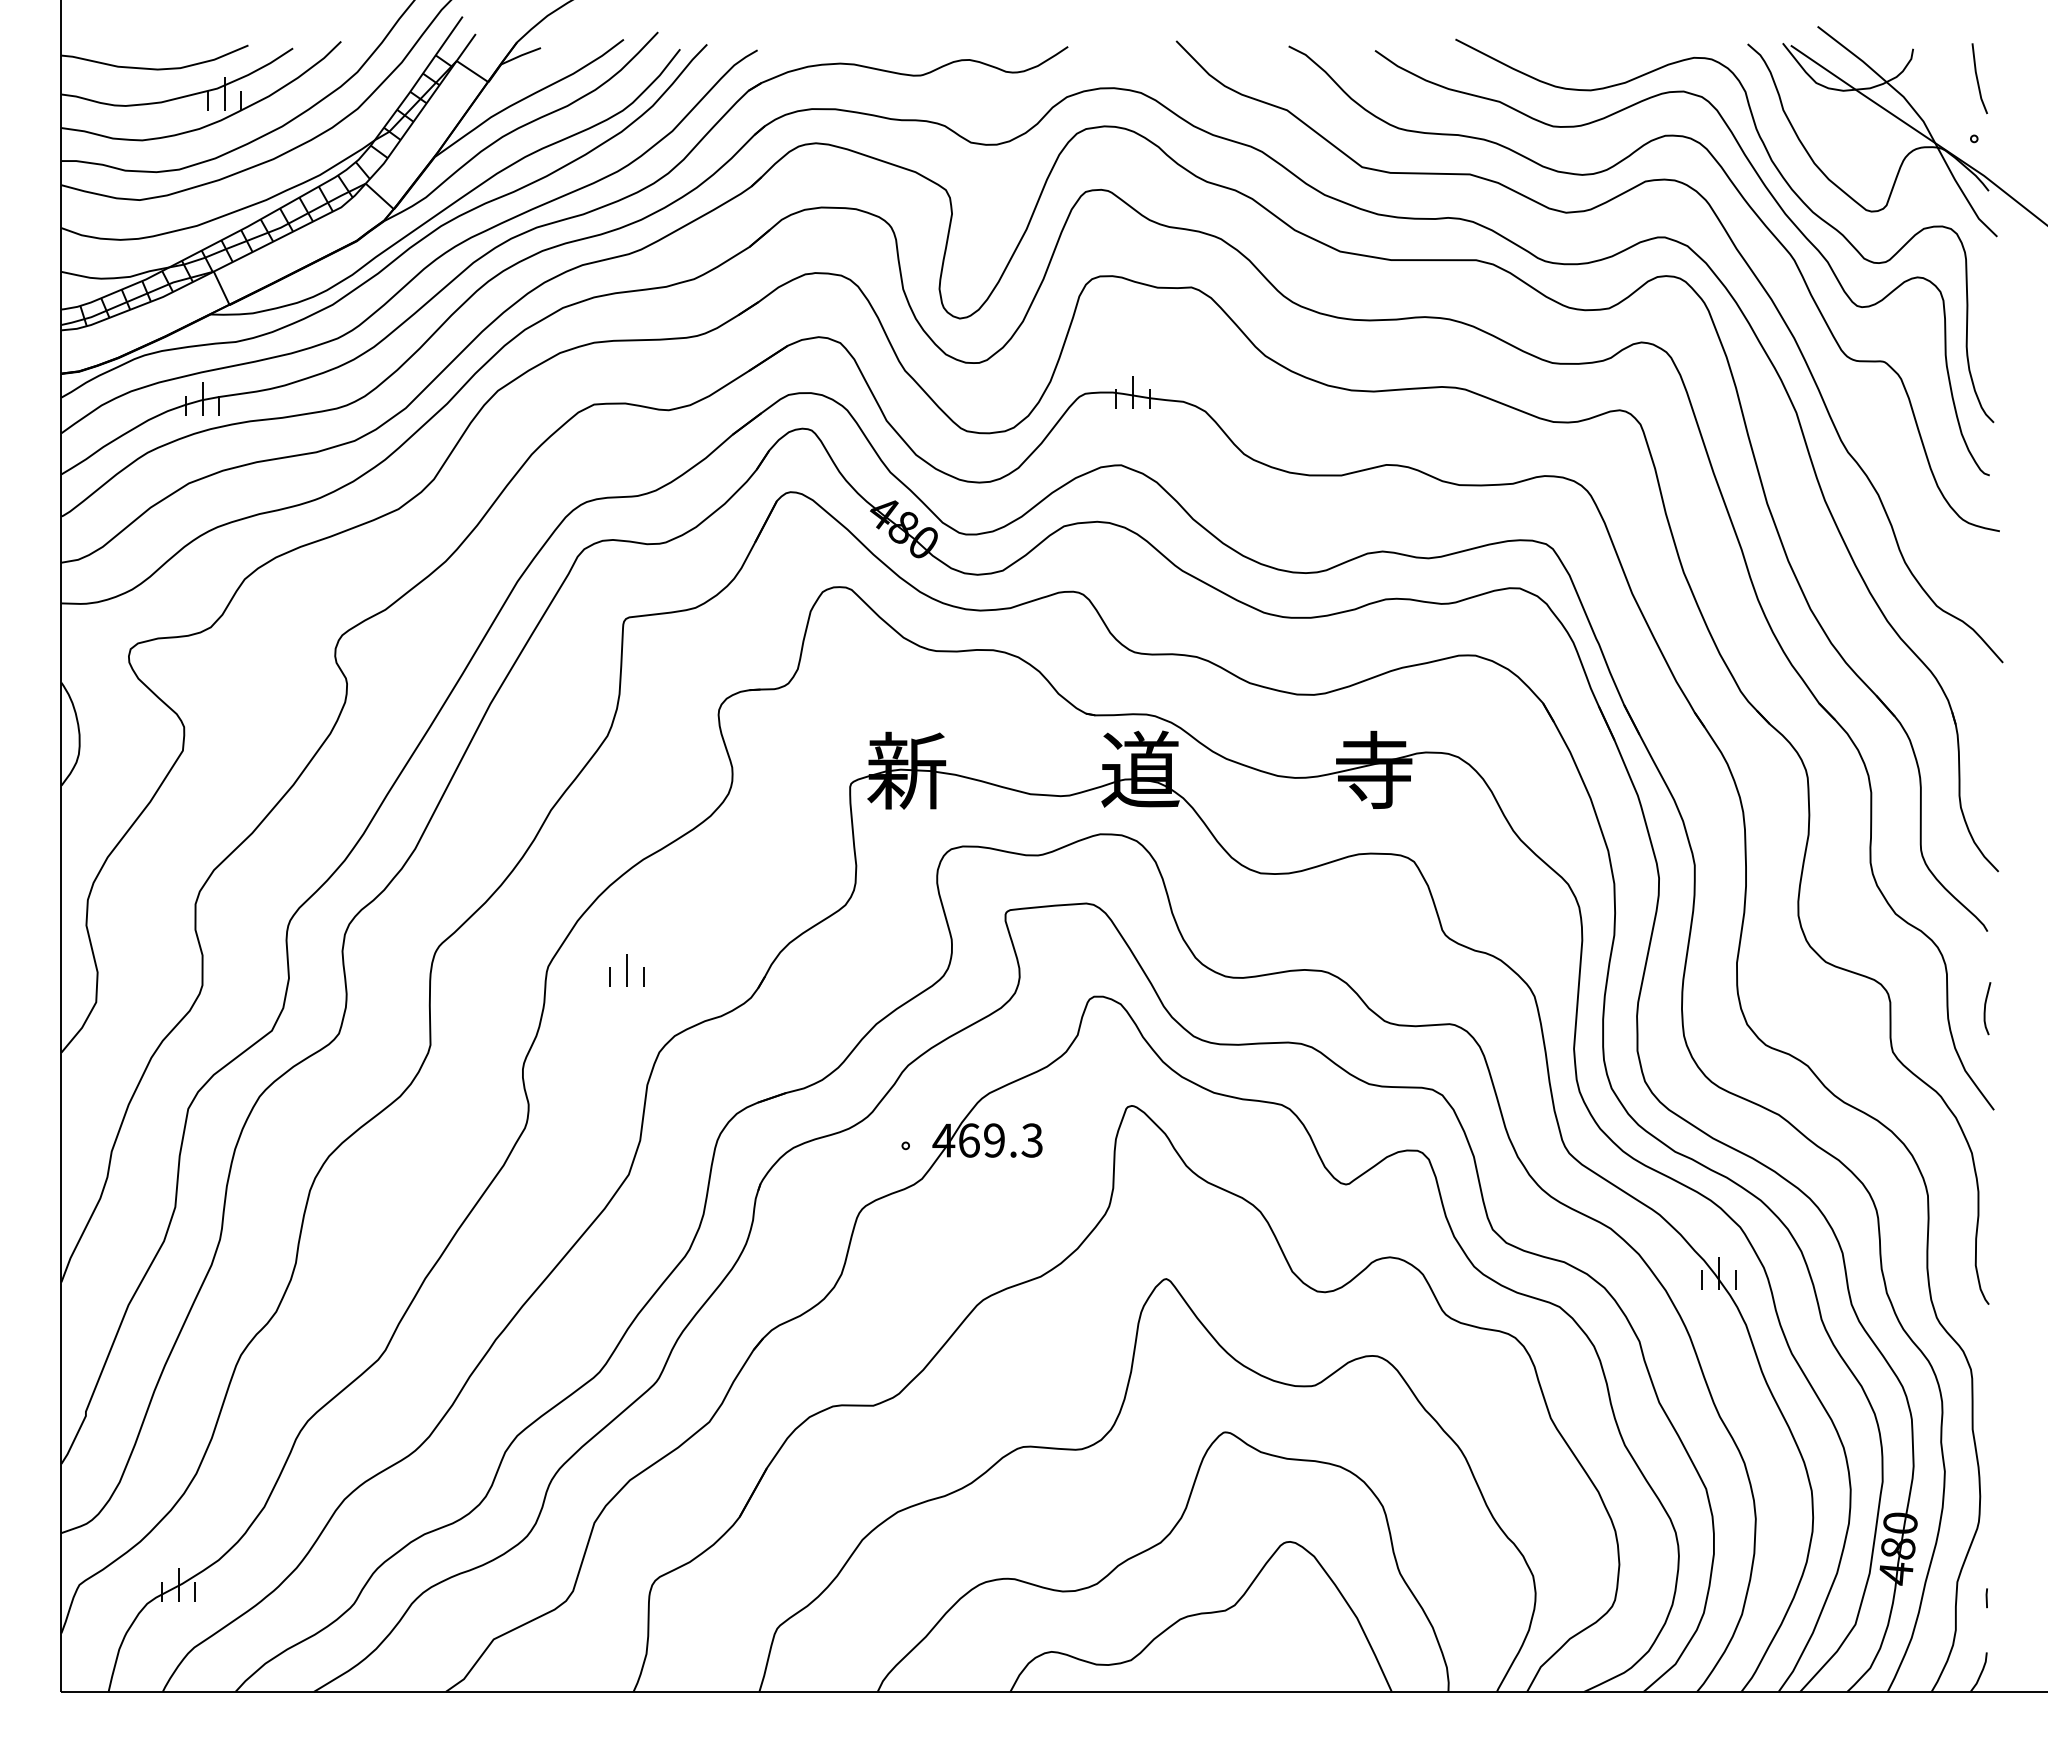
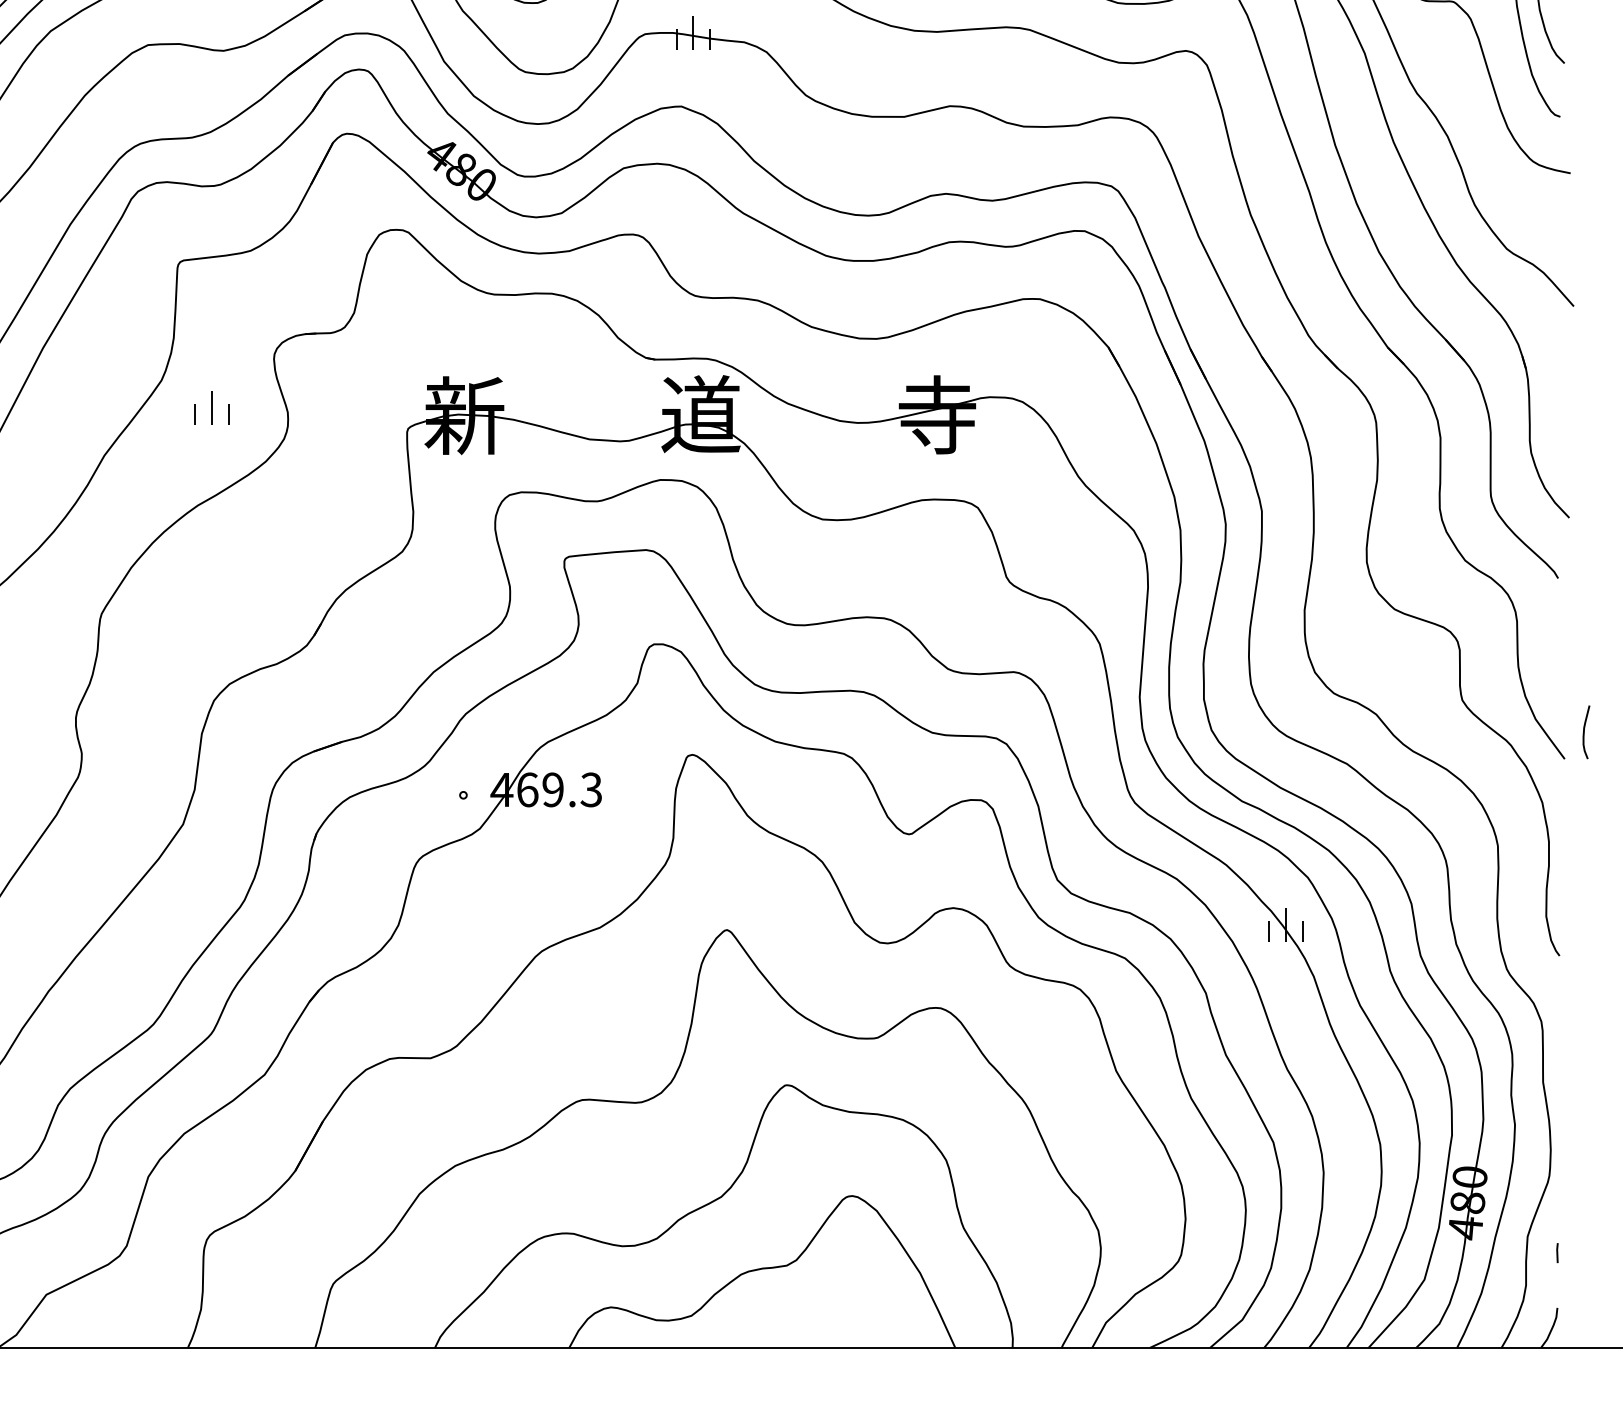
part: (626, 970) -> (211, 407), moved
curve: (1985, 1008) -> (1584, 732), moved

